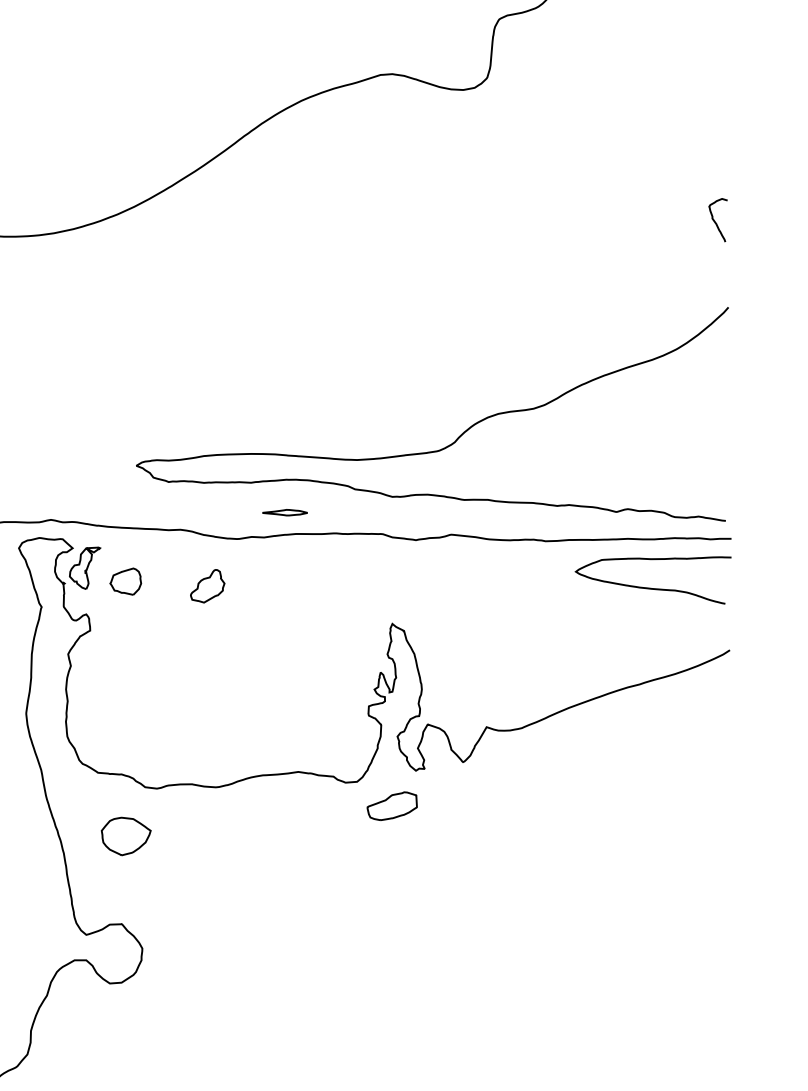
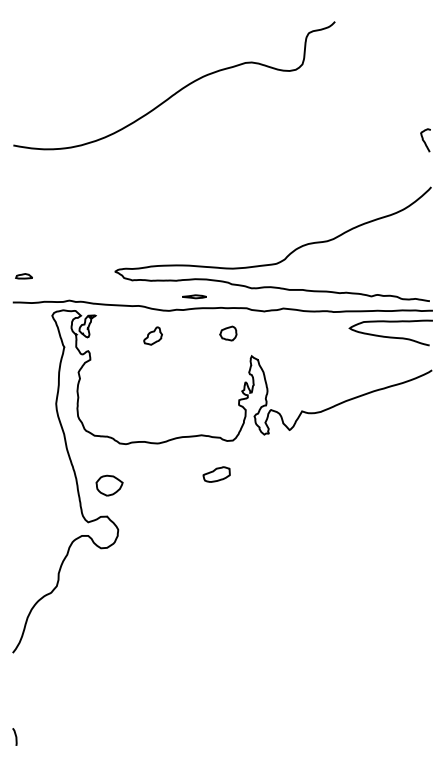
part: (126, 581) -> (228, 333), moved
part: (391, 806) -> (216, 474), moved
part: (126, 835) -> (109, 485), moved

